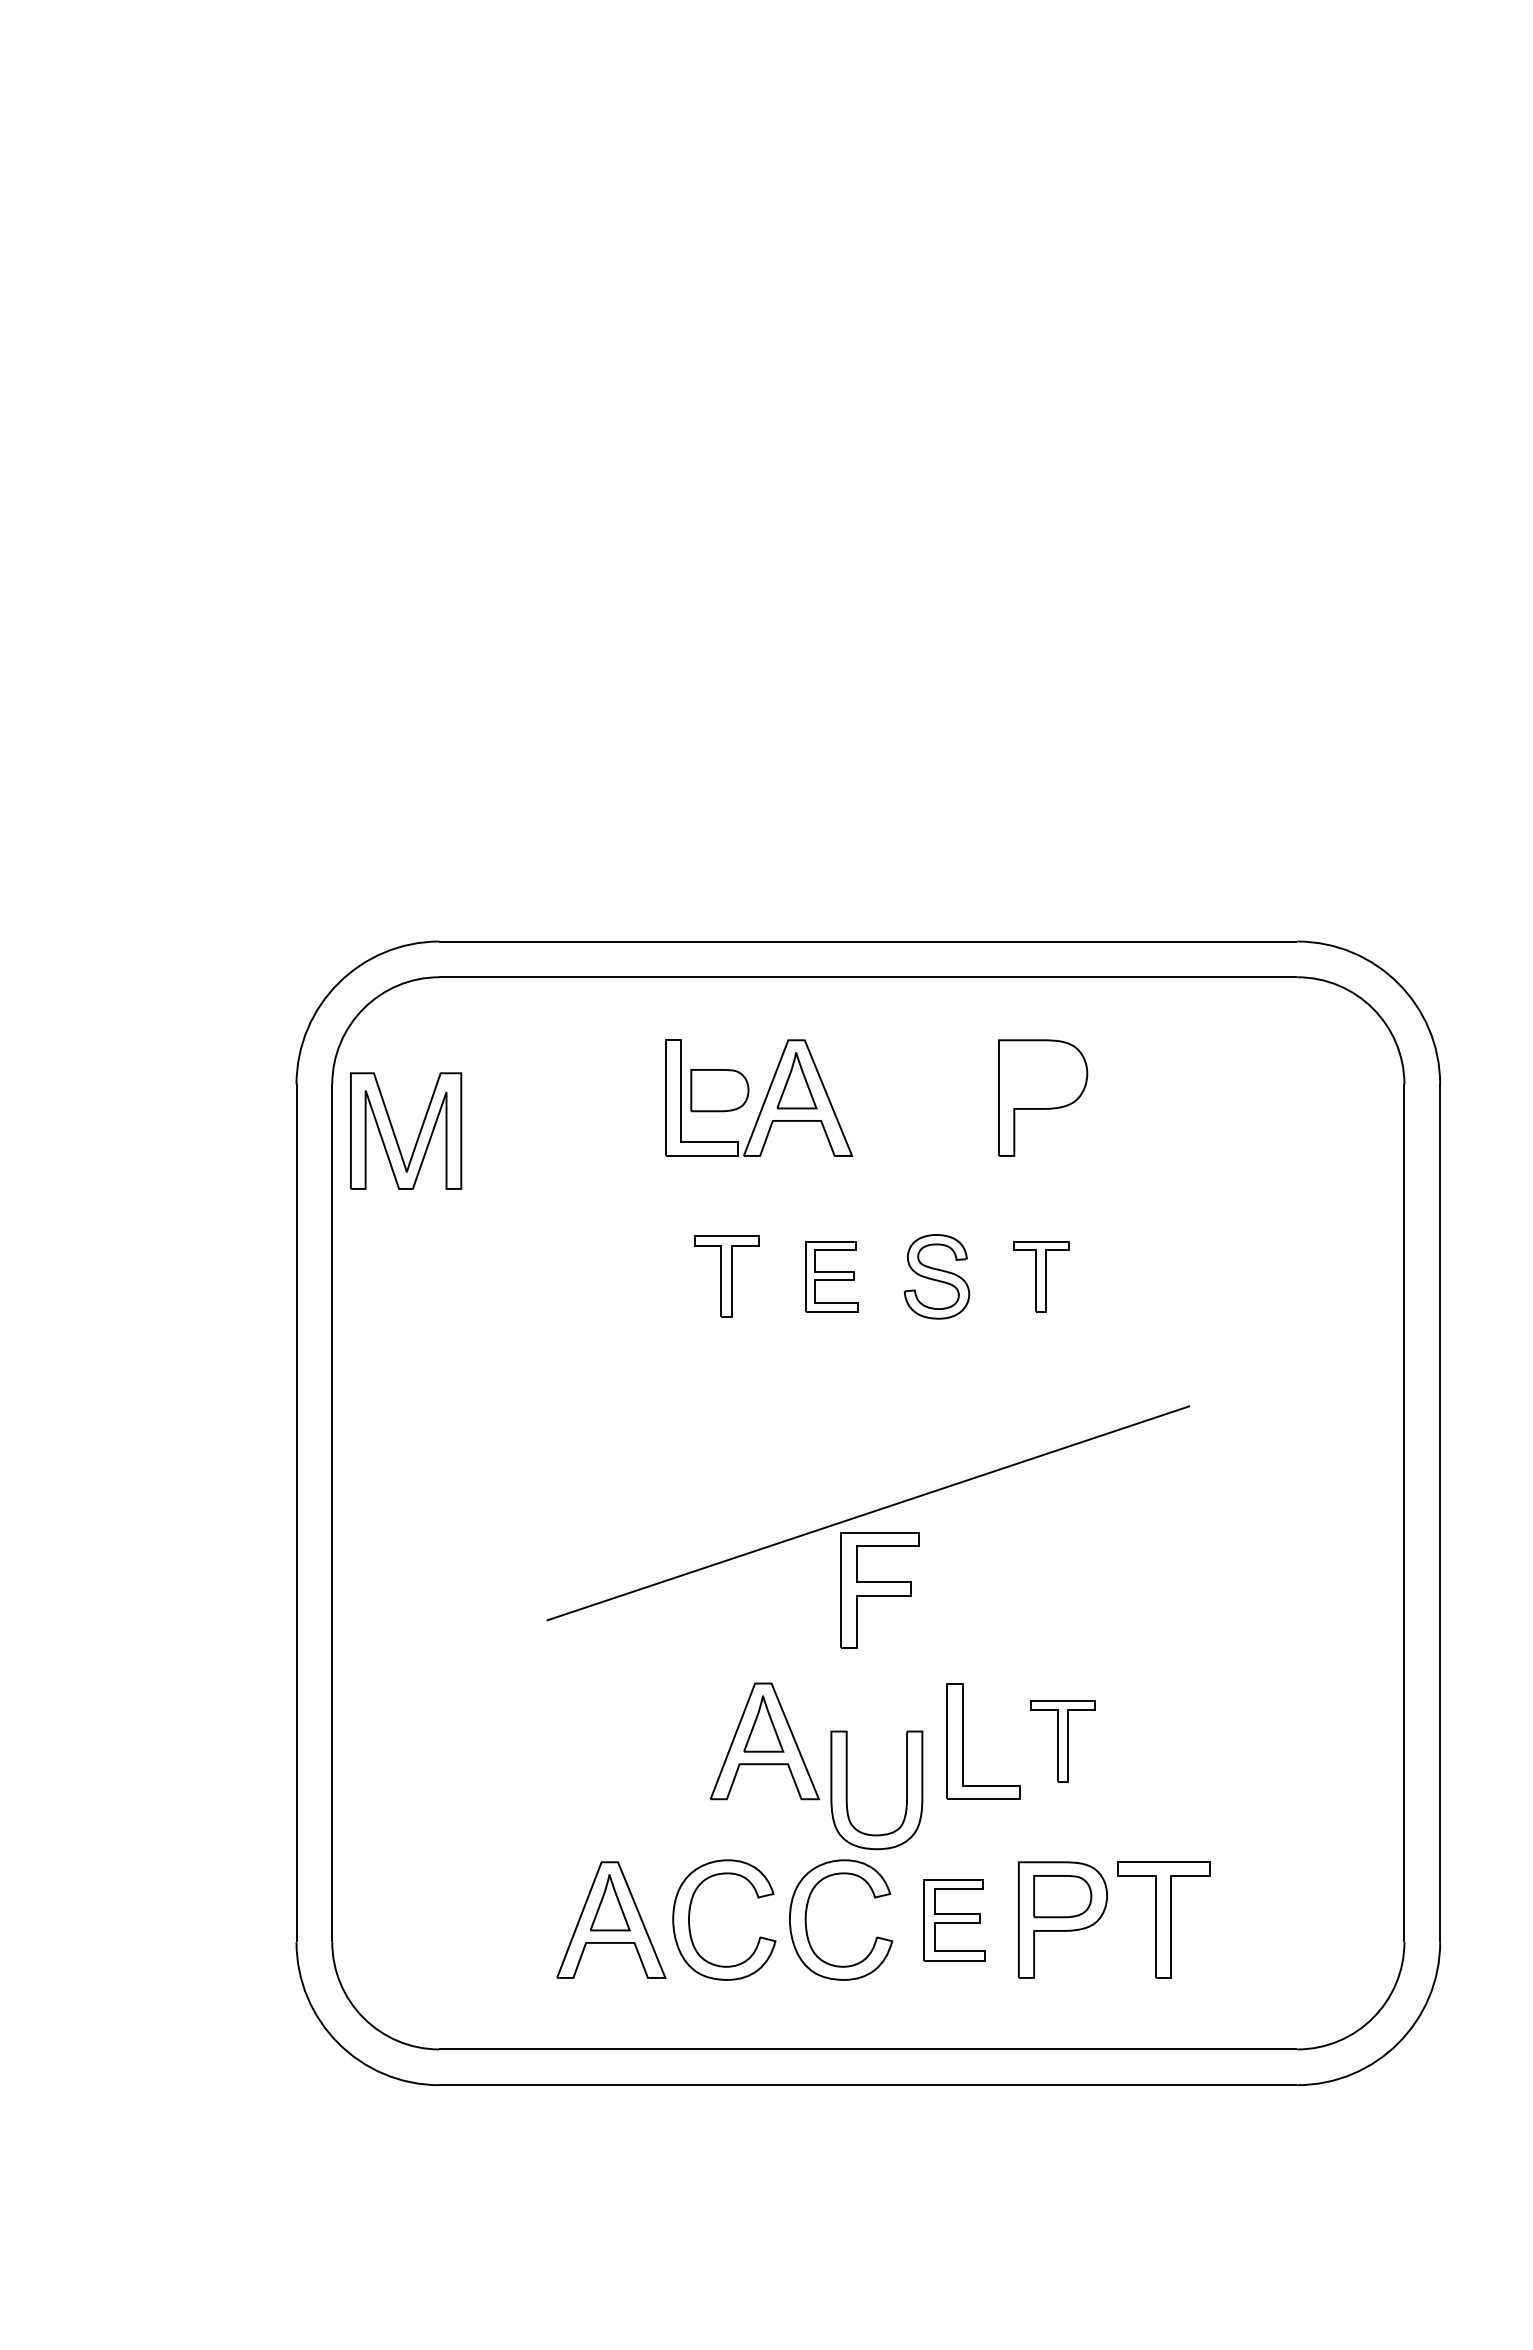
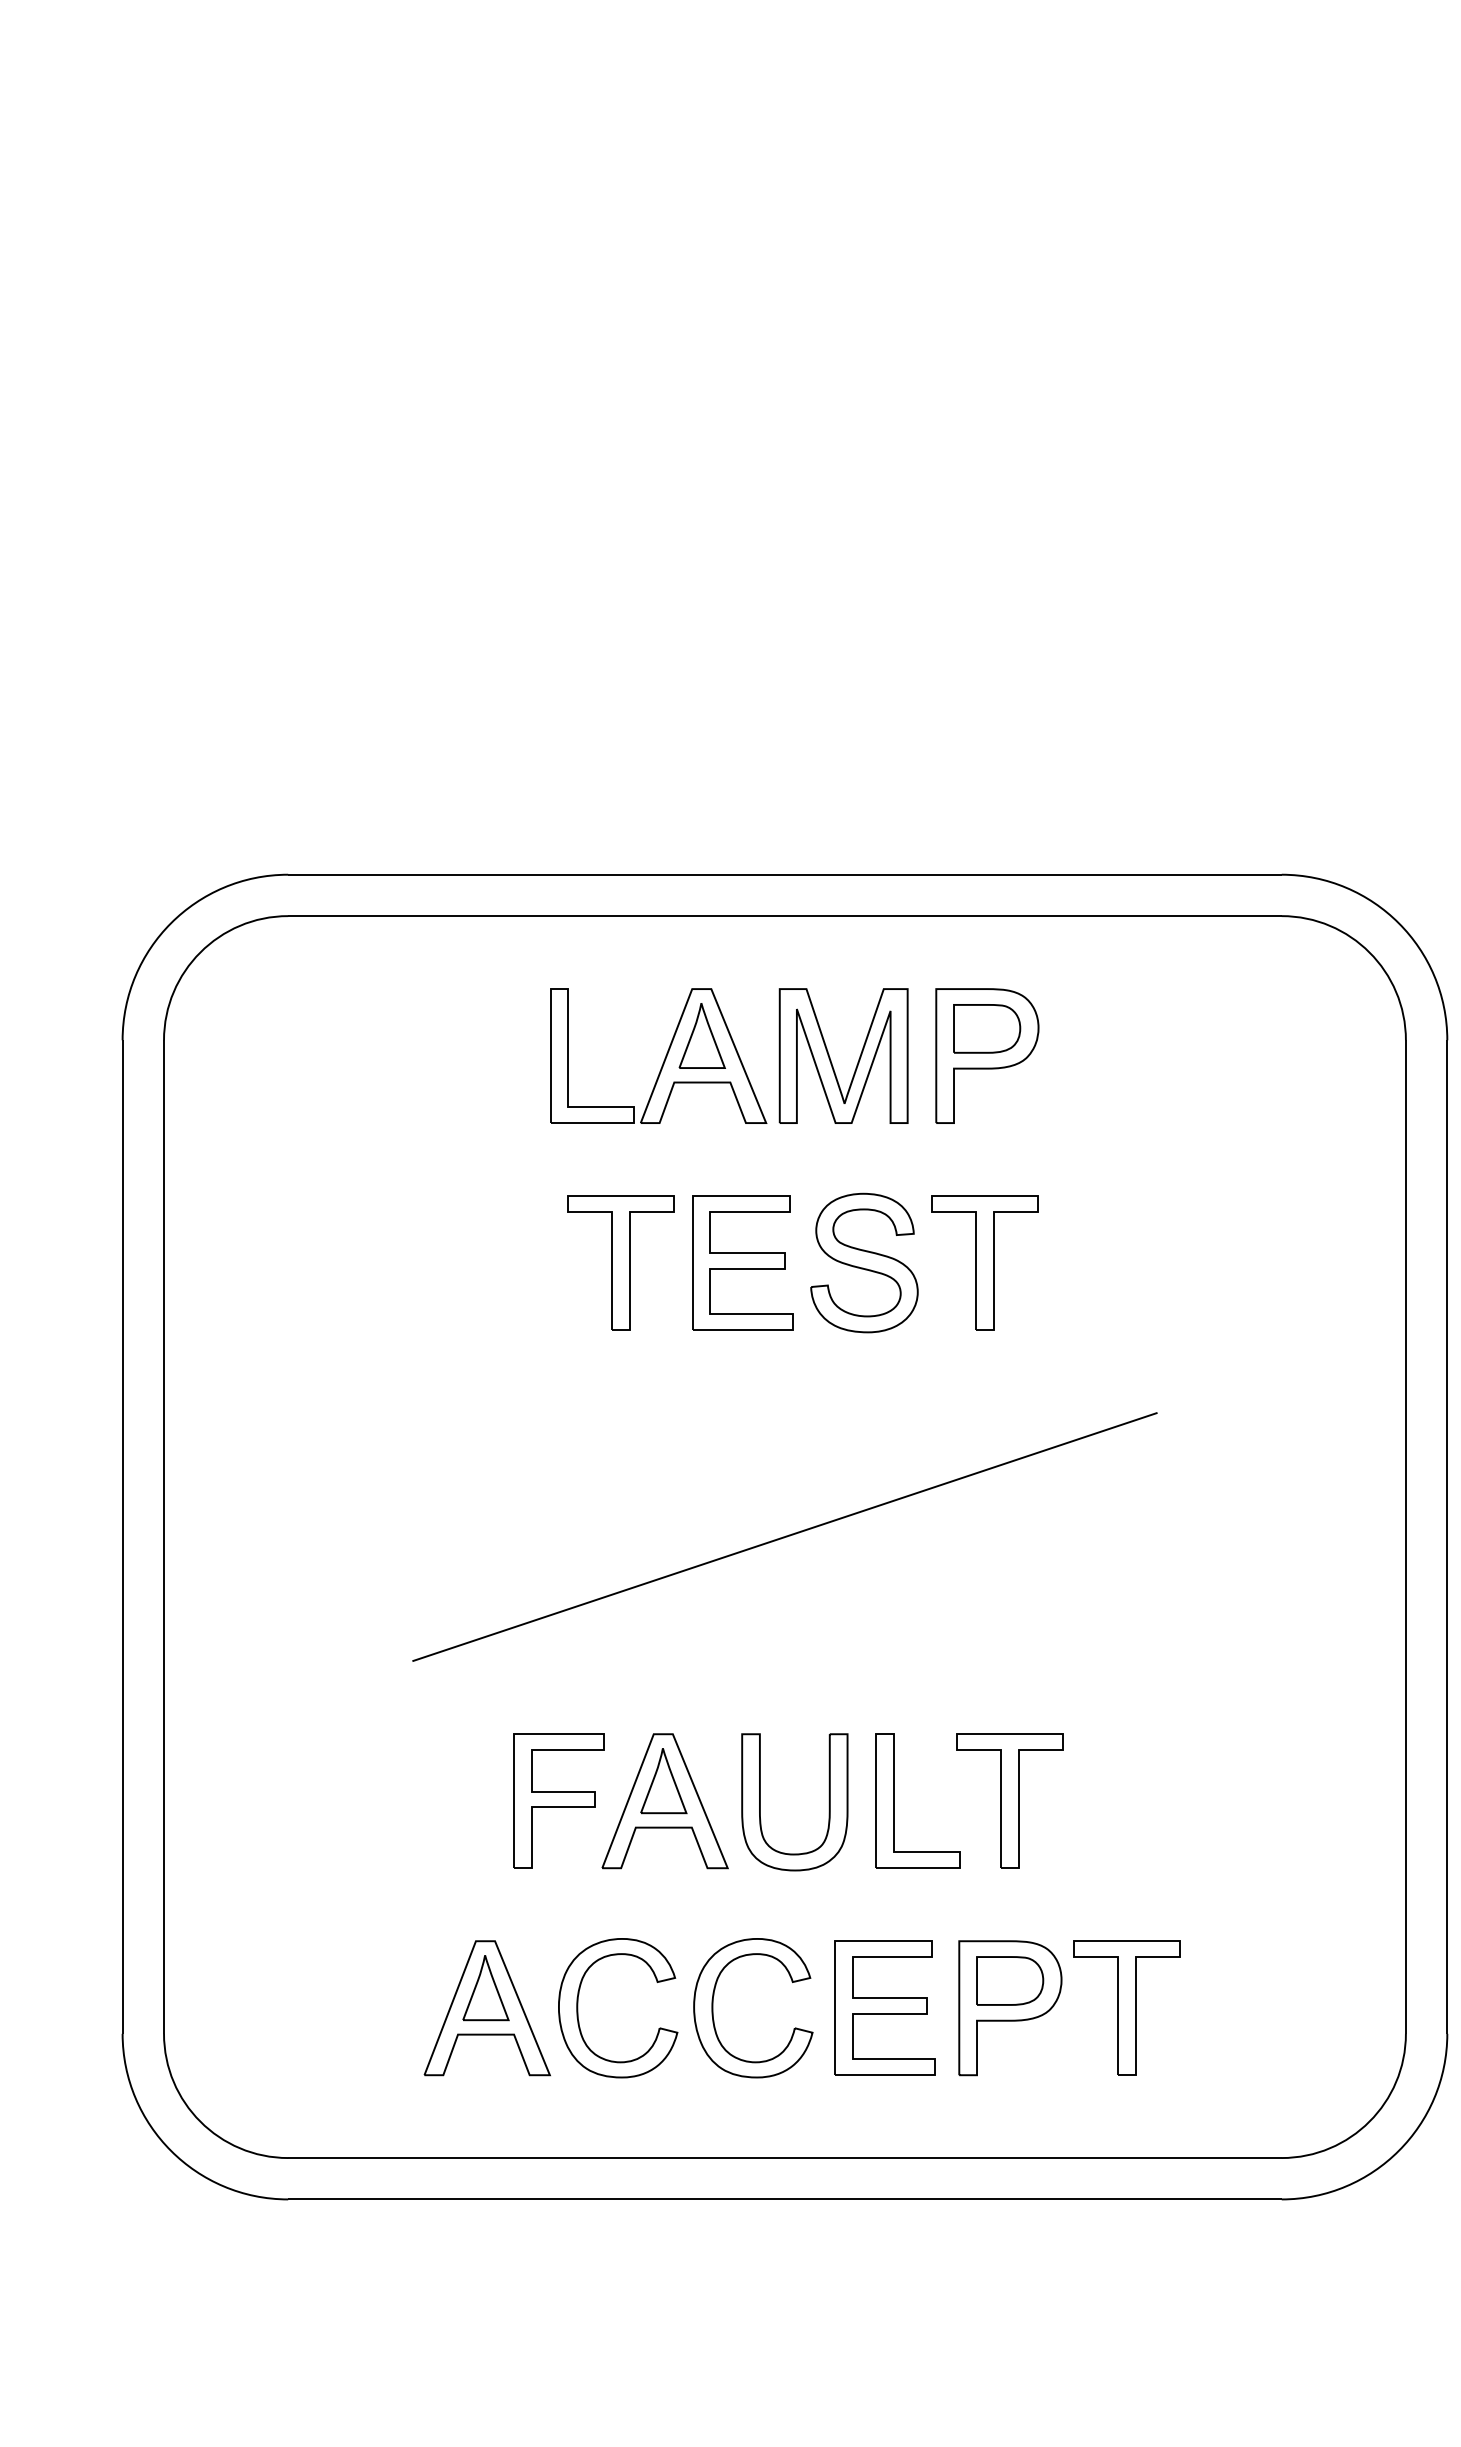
part: (719, 1090) -> (986, 1028), moved
part: (395, 1134) -> (831, 1060), moved
part: (726, 1276) -> (620, 1262), size x1.43
part: (831, 1276) -> (742, 1262), size x1.67
part: (936, 1276) -> (863, 1262), size x1.43
part: (1040, 1276) -> (984, 1262), size x1.67
part: (879, 1590) -> (558, 1801), moved
part: (1062, 1741) -> (1009, 1801), size x1.43
part: (847, 1790) -> (760, 1802), moved
part: (954, 1919) -> (884, 2007), size x1.43

